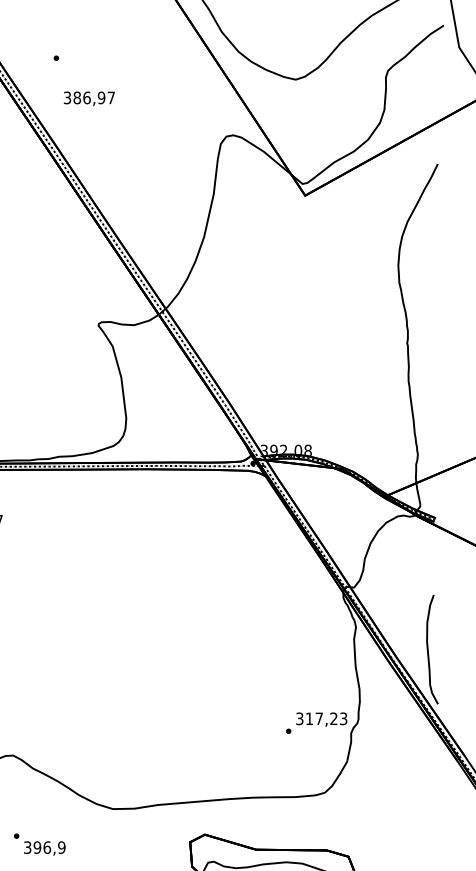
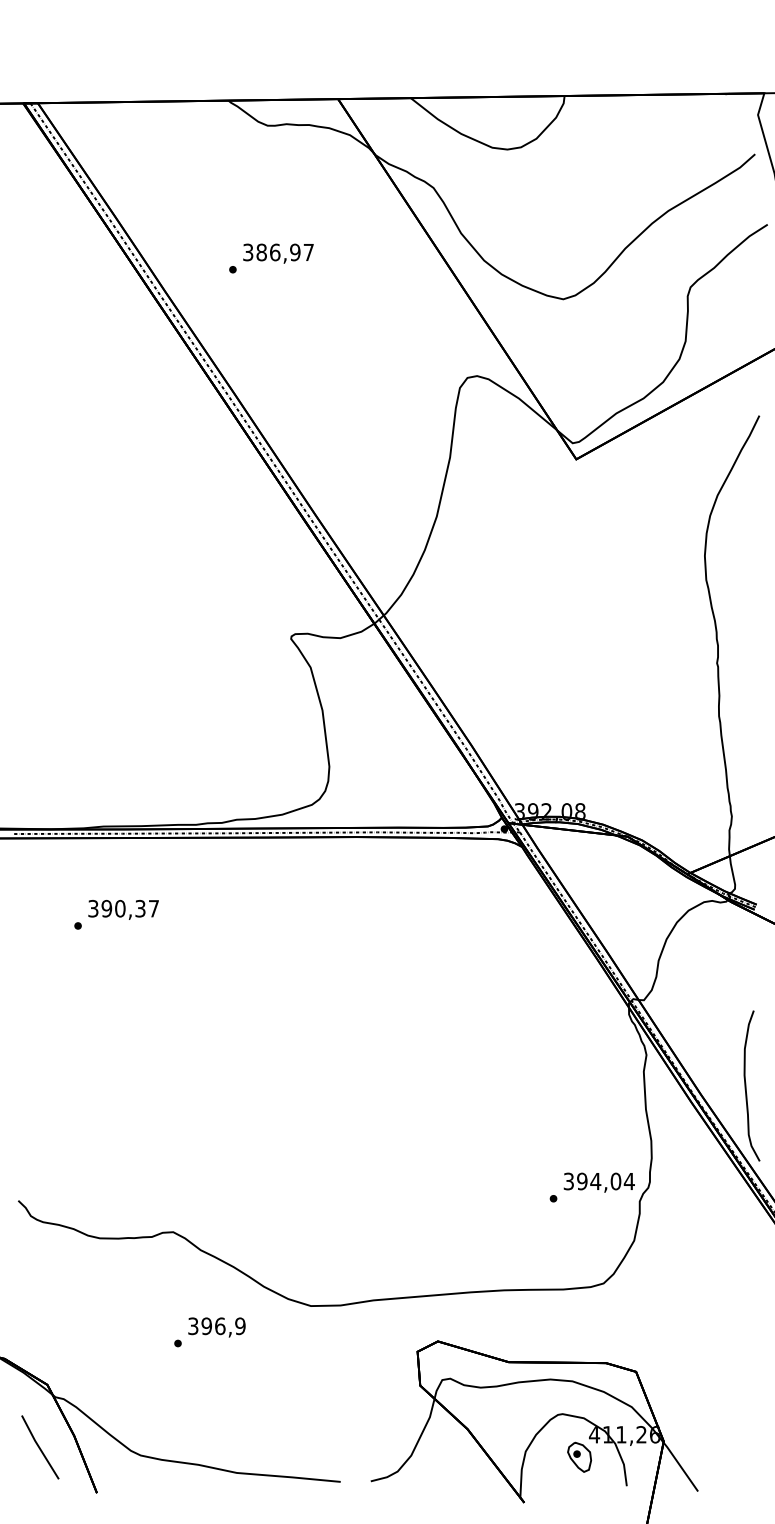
text: (89, 98) -> (278, 253), moved
text: (326, 718) -> (605, 1181), 317,23 -> 394,04
text: (44, 848) -> (216, 1327), moved

